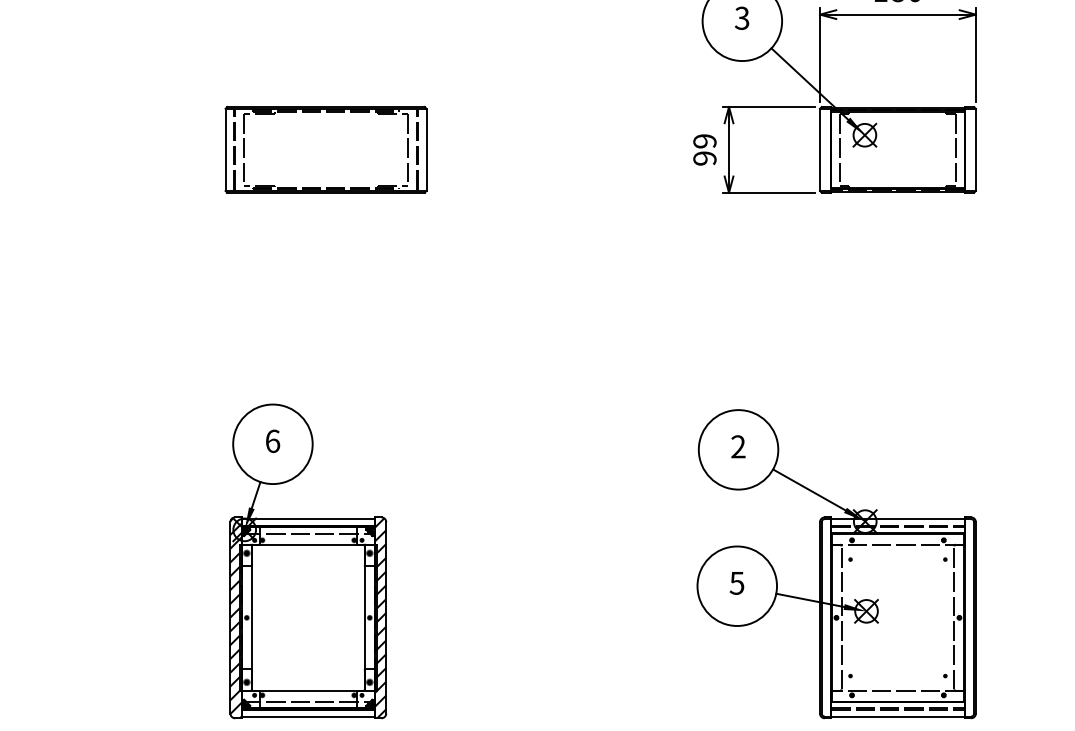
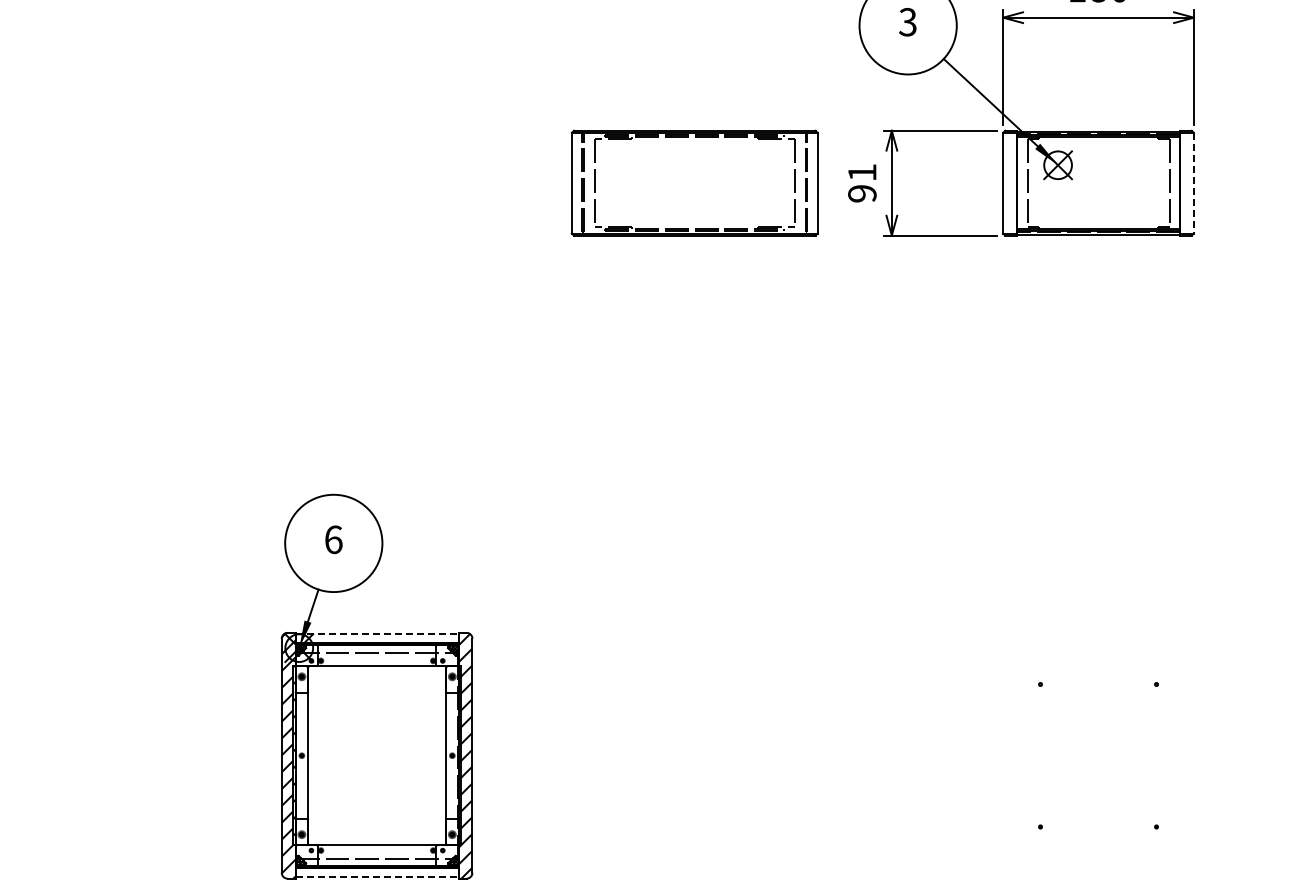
text: (705, 141) -> (862, 172), 99 -> 91
part: (325, 149) -> (694, 182), moved
line: (975, 150) -> (1193, 183), solid -> dashed
line: (308, 518) -> (377, 634), solid -> dashed
part: (836, 563) -> (1023, 689), removed
line: (308, 717) -> (377, 877), solid -> dashed

